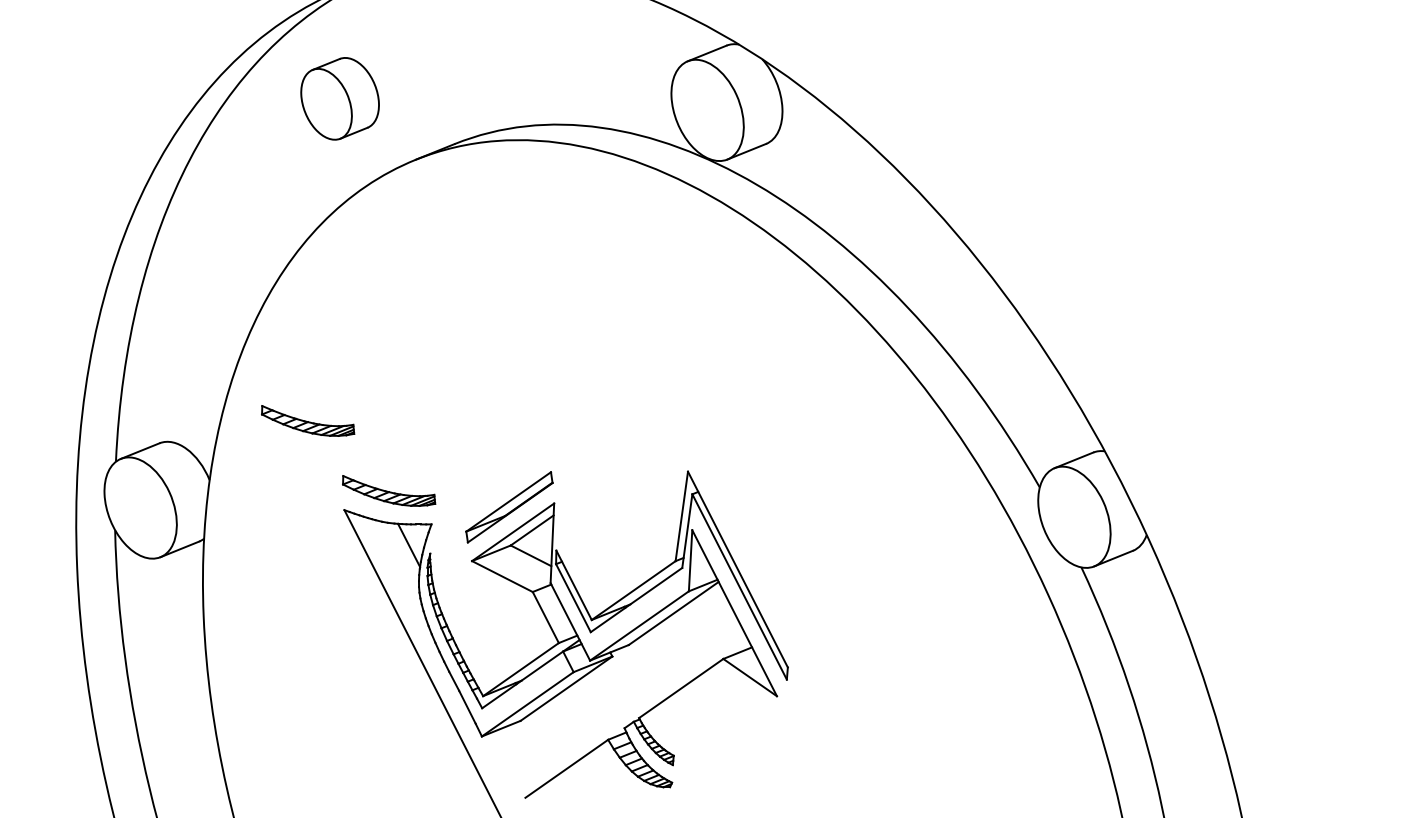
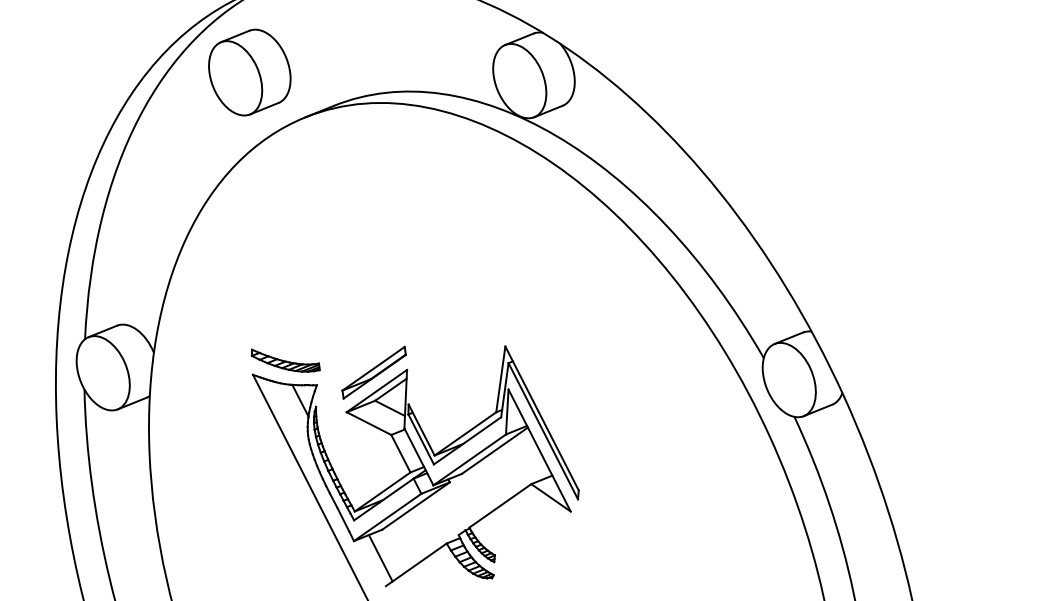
part: (339, 98) -> (249, 72), size x1.43
part: (308, 420) -> (226, 308), removed
line: (518, 759) -> (380, 558), added

